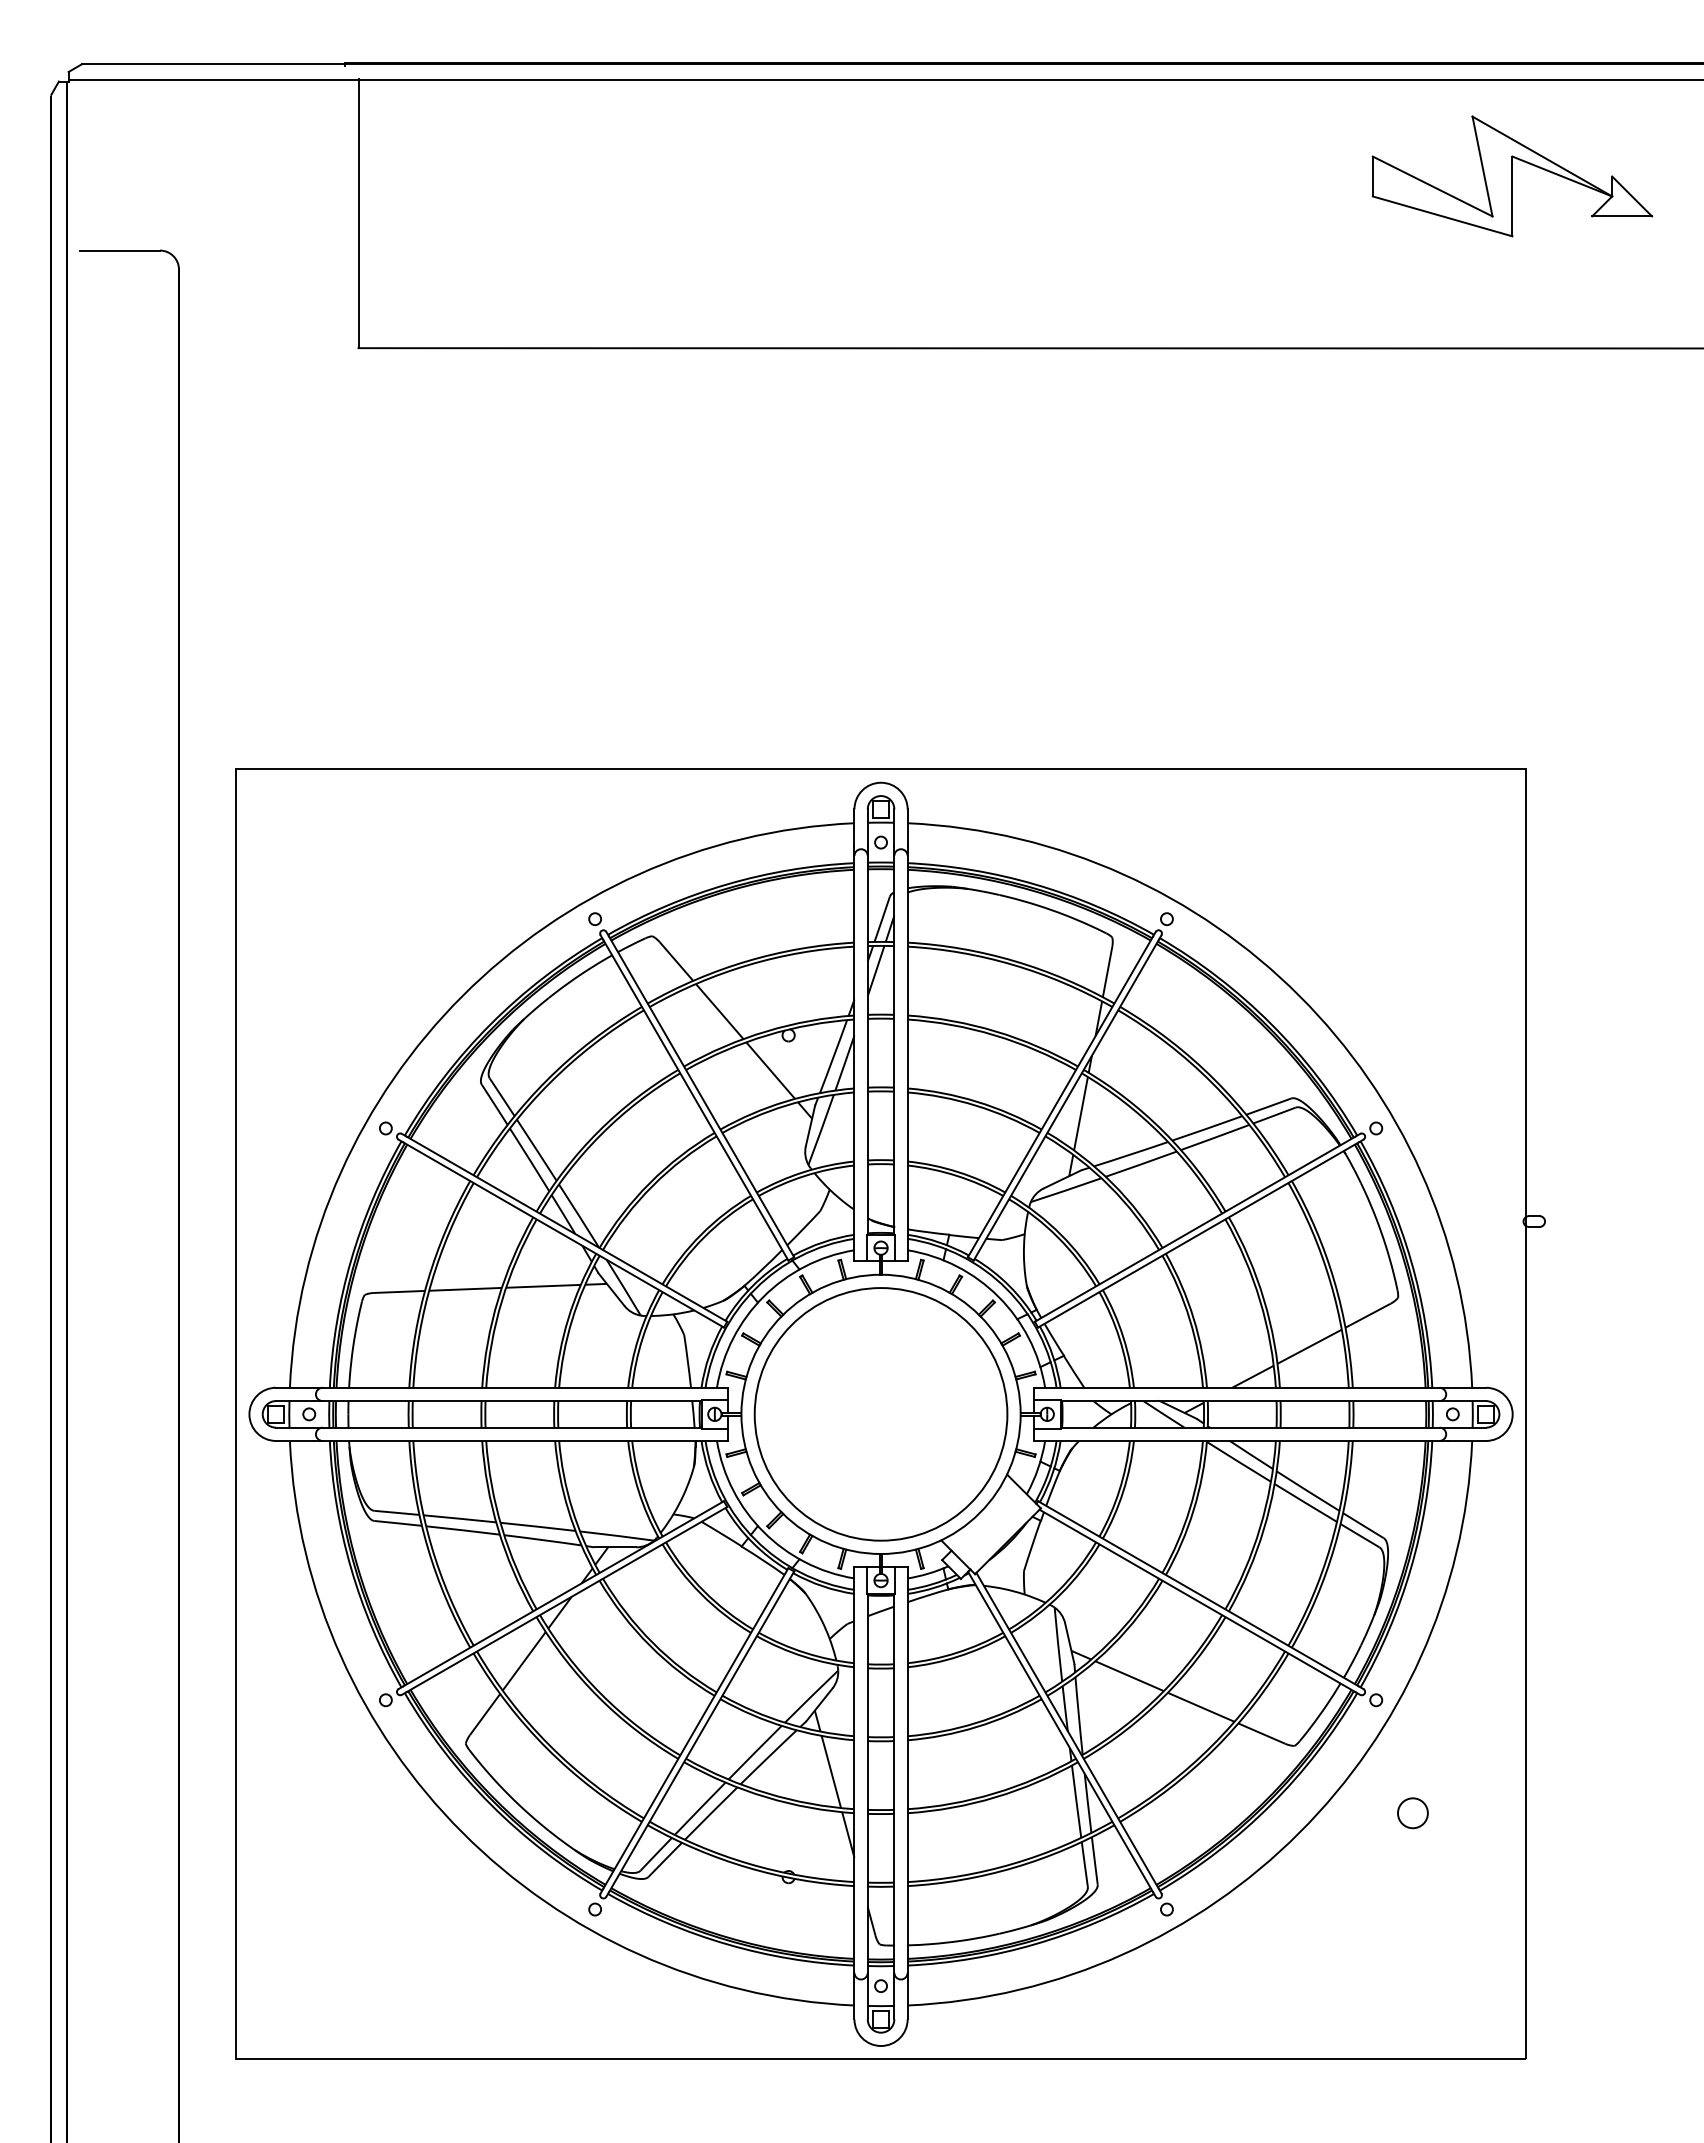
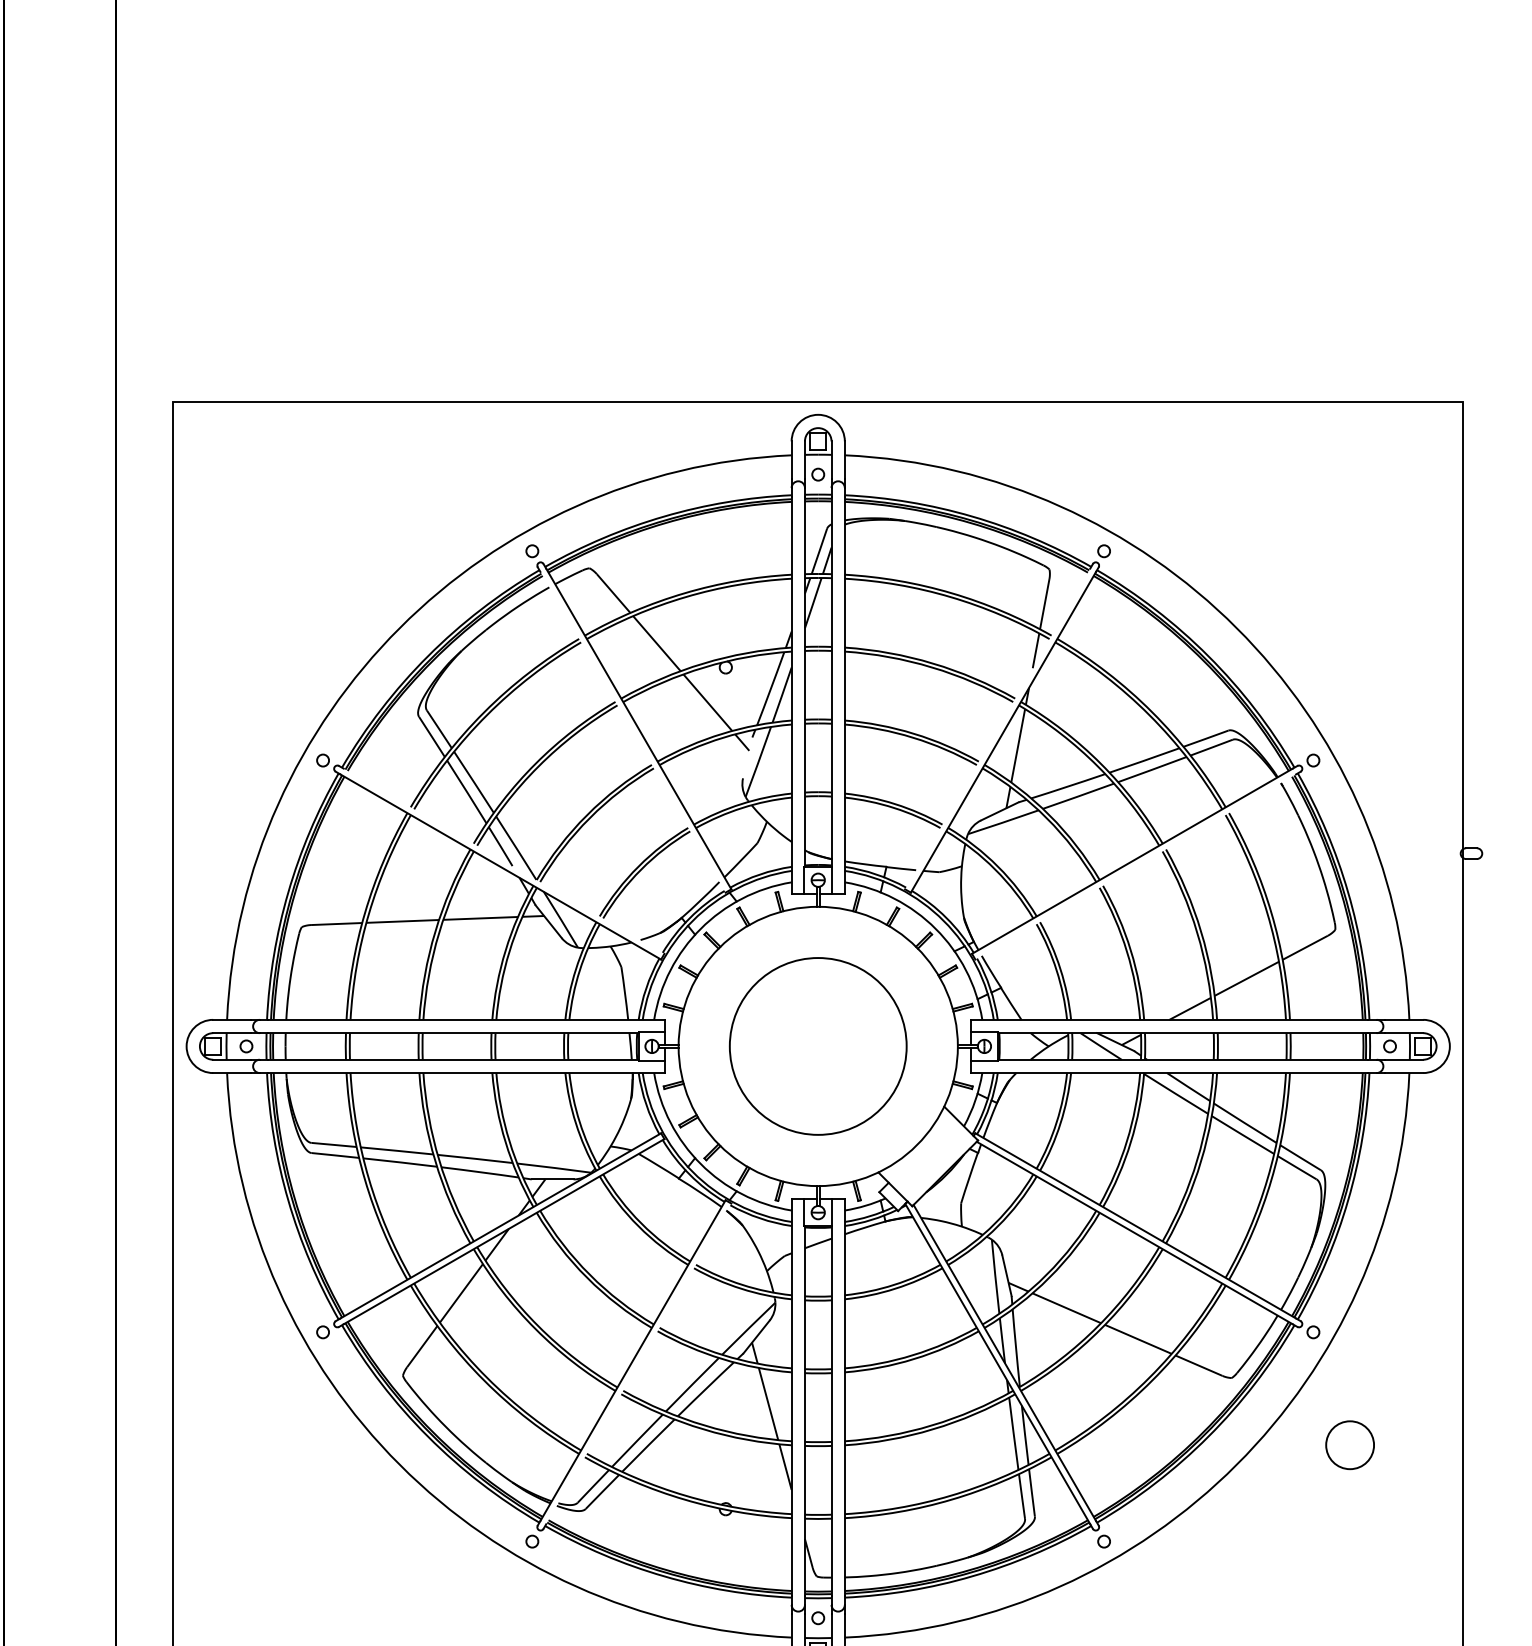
line: (1060, 1096) -> (997, 728), removed
line: (695, 1099) -> (632, 731), removed
line: (810, 1125) -> (747, 757), removed
line: (566, 1228) -> (503, 860), removed
line: (1198, 1234) -> (1135, 866), removed
circle: (880, 1414) -> (817, 1046), size x0.7
line: (701, 1731) -> (638, 1363), removed
circle: (1412, 1813) -> (1349, 1445), size x1.6

